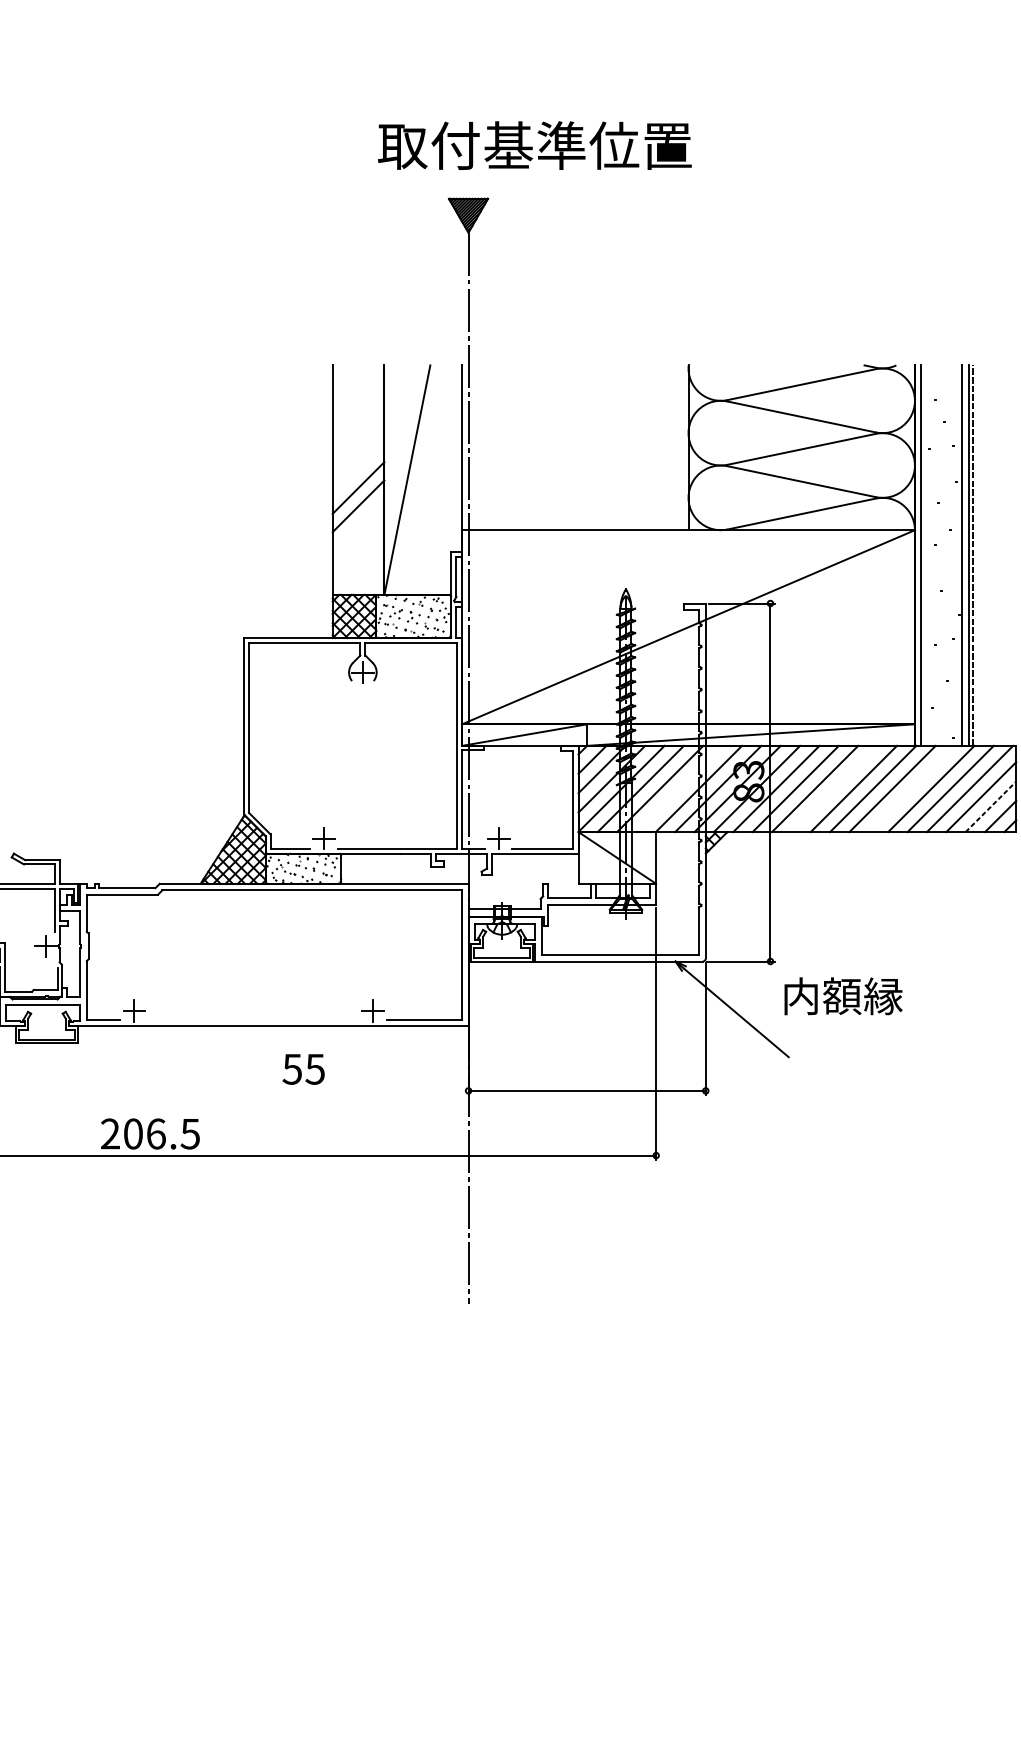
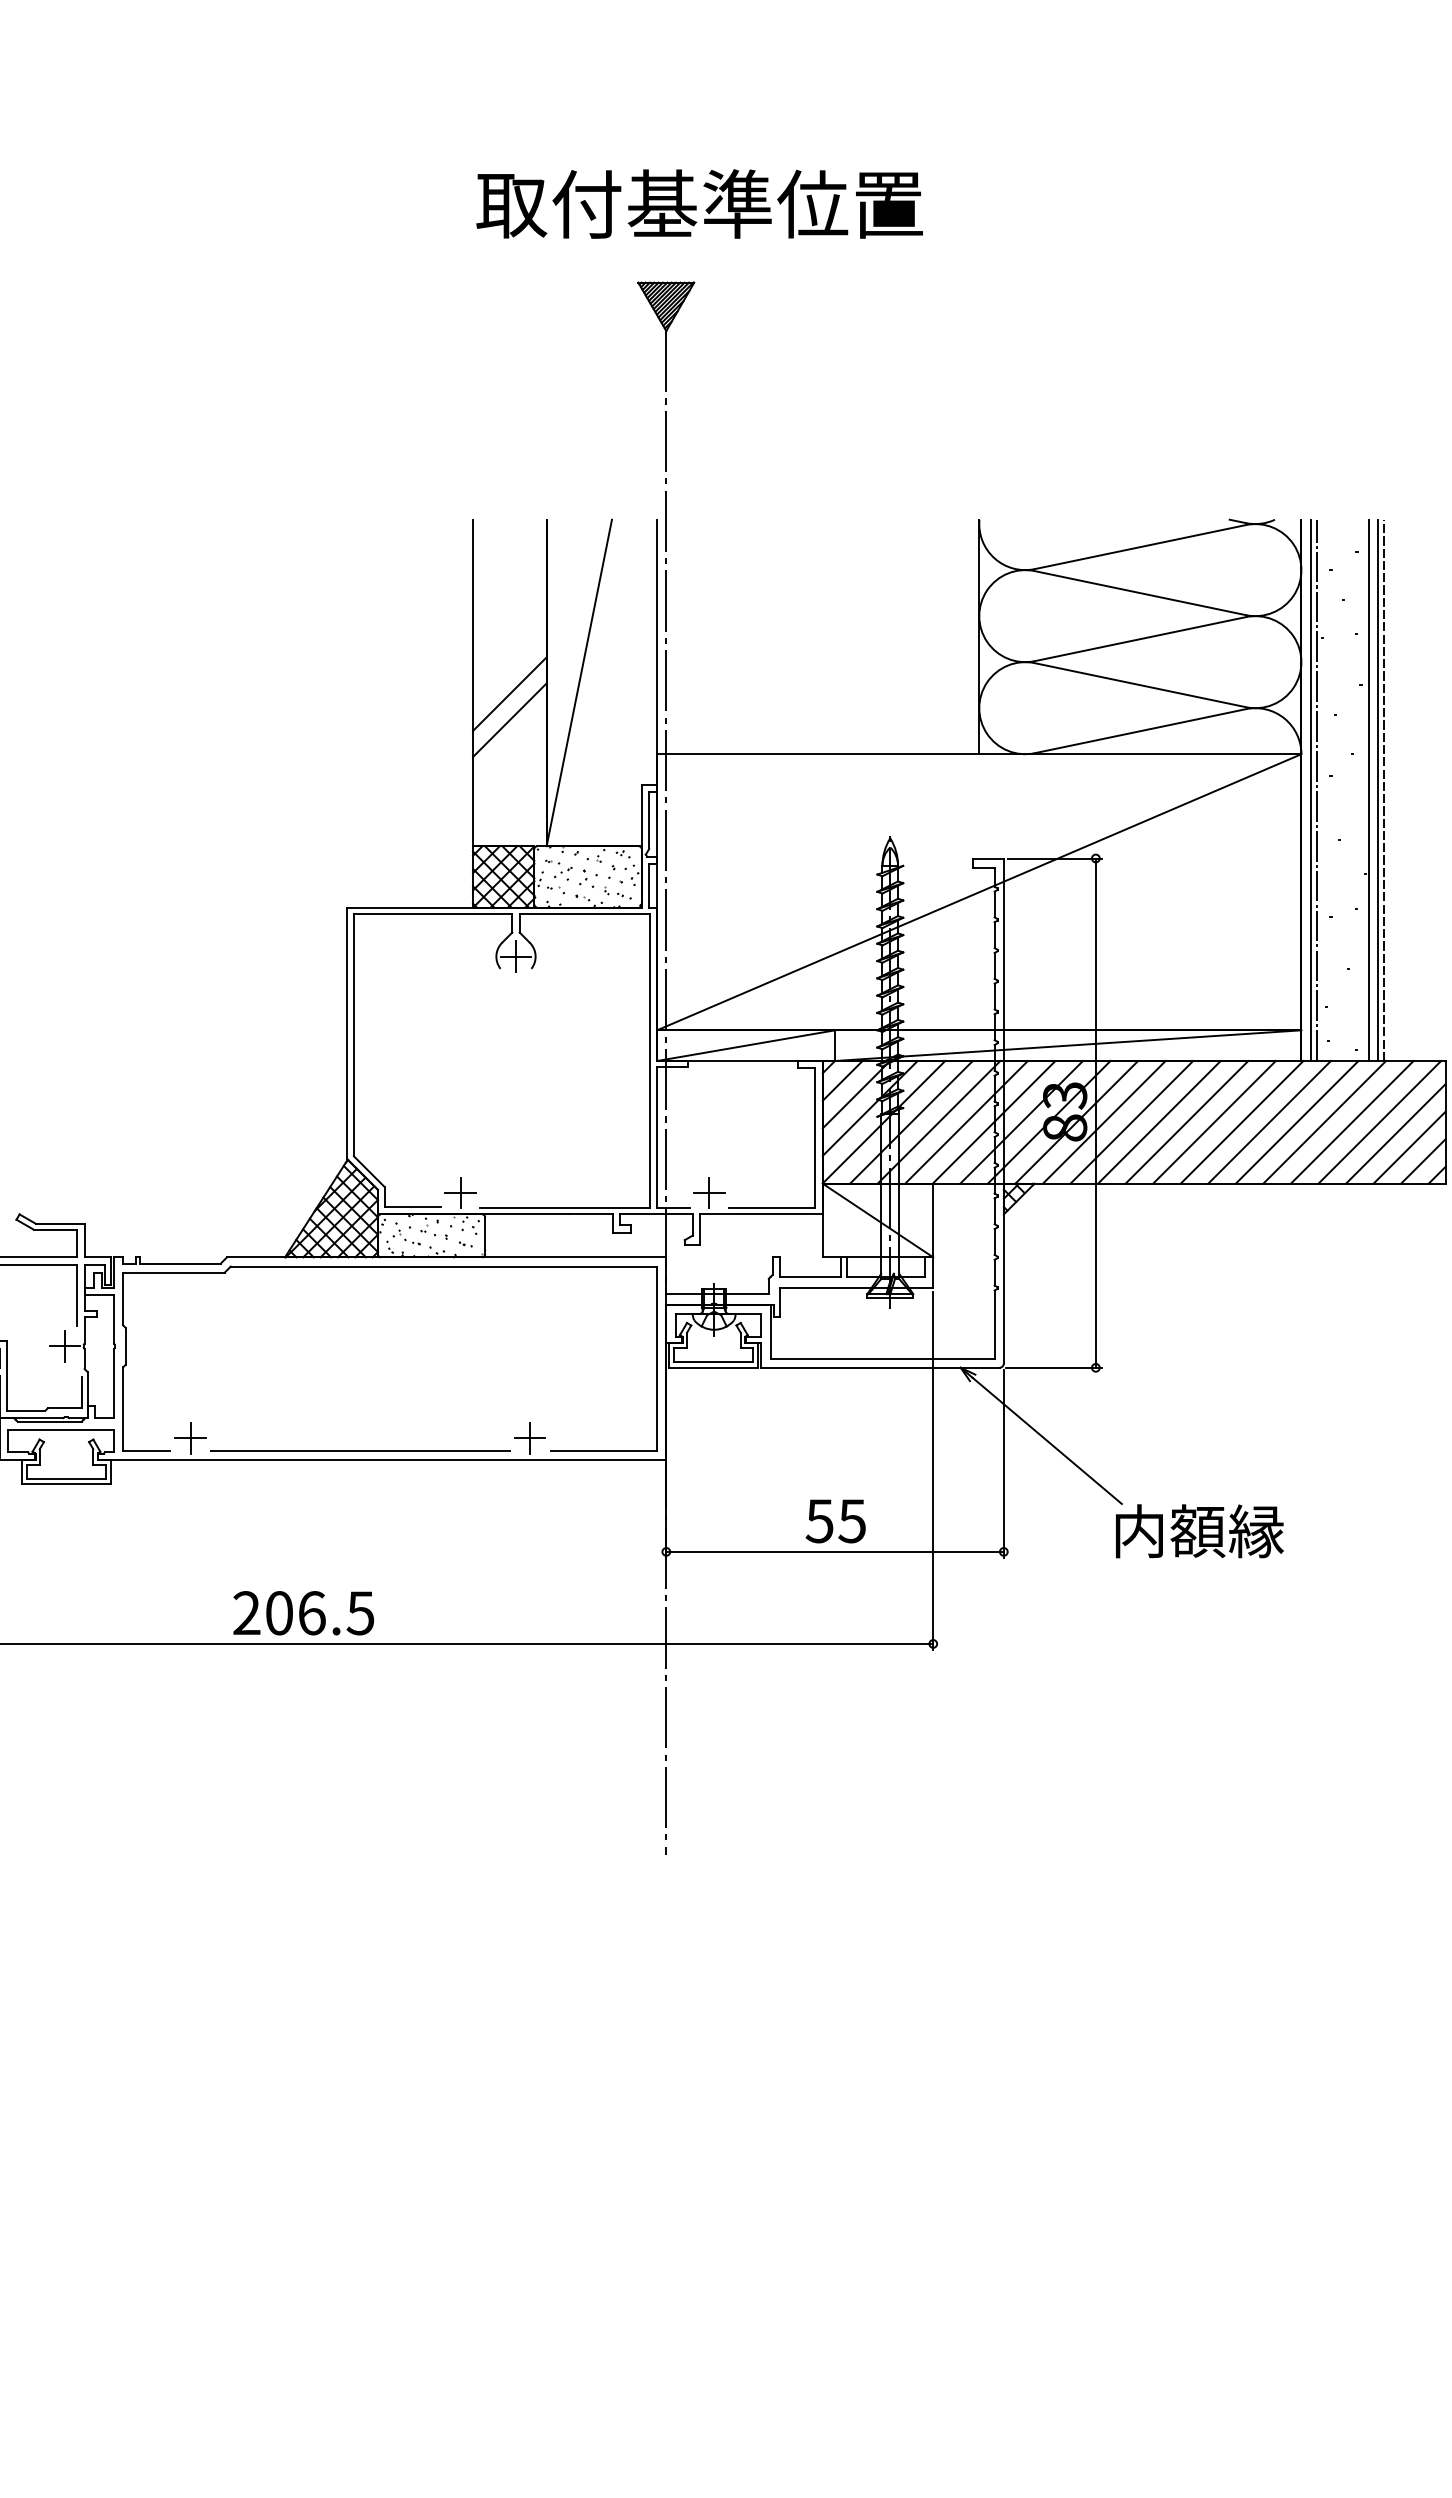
text: (534, 145) -> (699, 203), moved
line: (925, 555) -> (1316, 790), added
line: (679, 789) -> (966, 1122), added
line: (834, 789) -> (1186, 1122), added
line: (911, 789) -> (1296, 1122), added
line: (990, 806) -> (1409, 1147), dashed -> solid
text: (843, 996) -> (1199, 1531), moved
line: (253, 1019) -> (360, 1450), added
text: (303, 1069) -> (835, 1521), moved
text: (150, 1134) -> (303, 1613), moved

